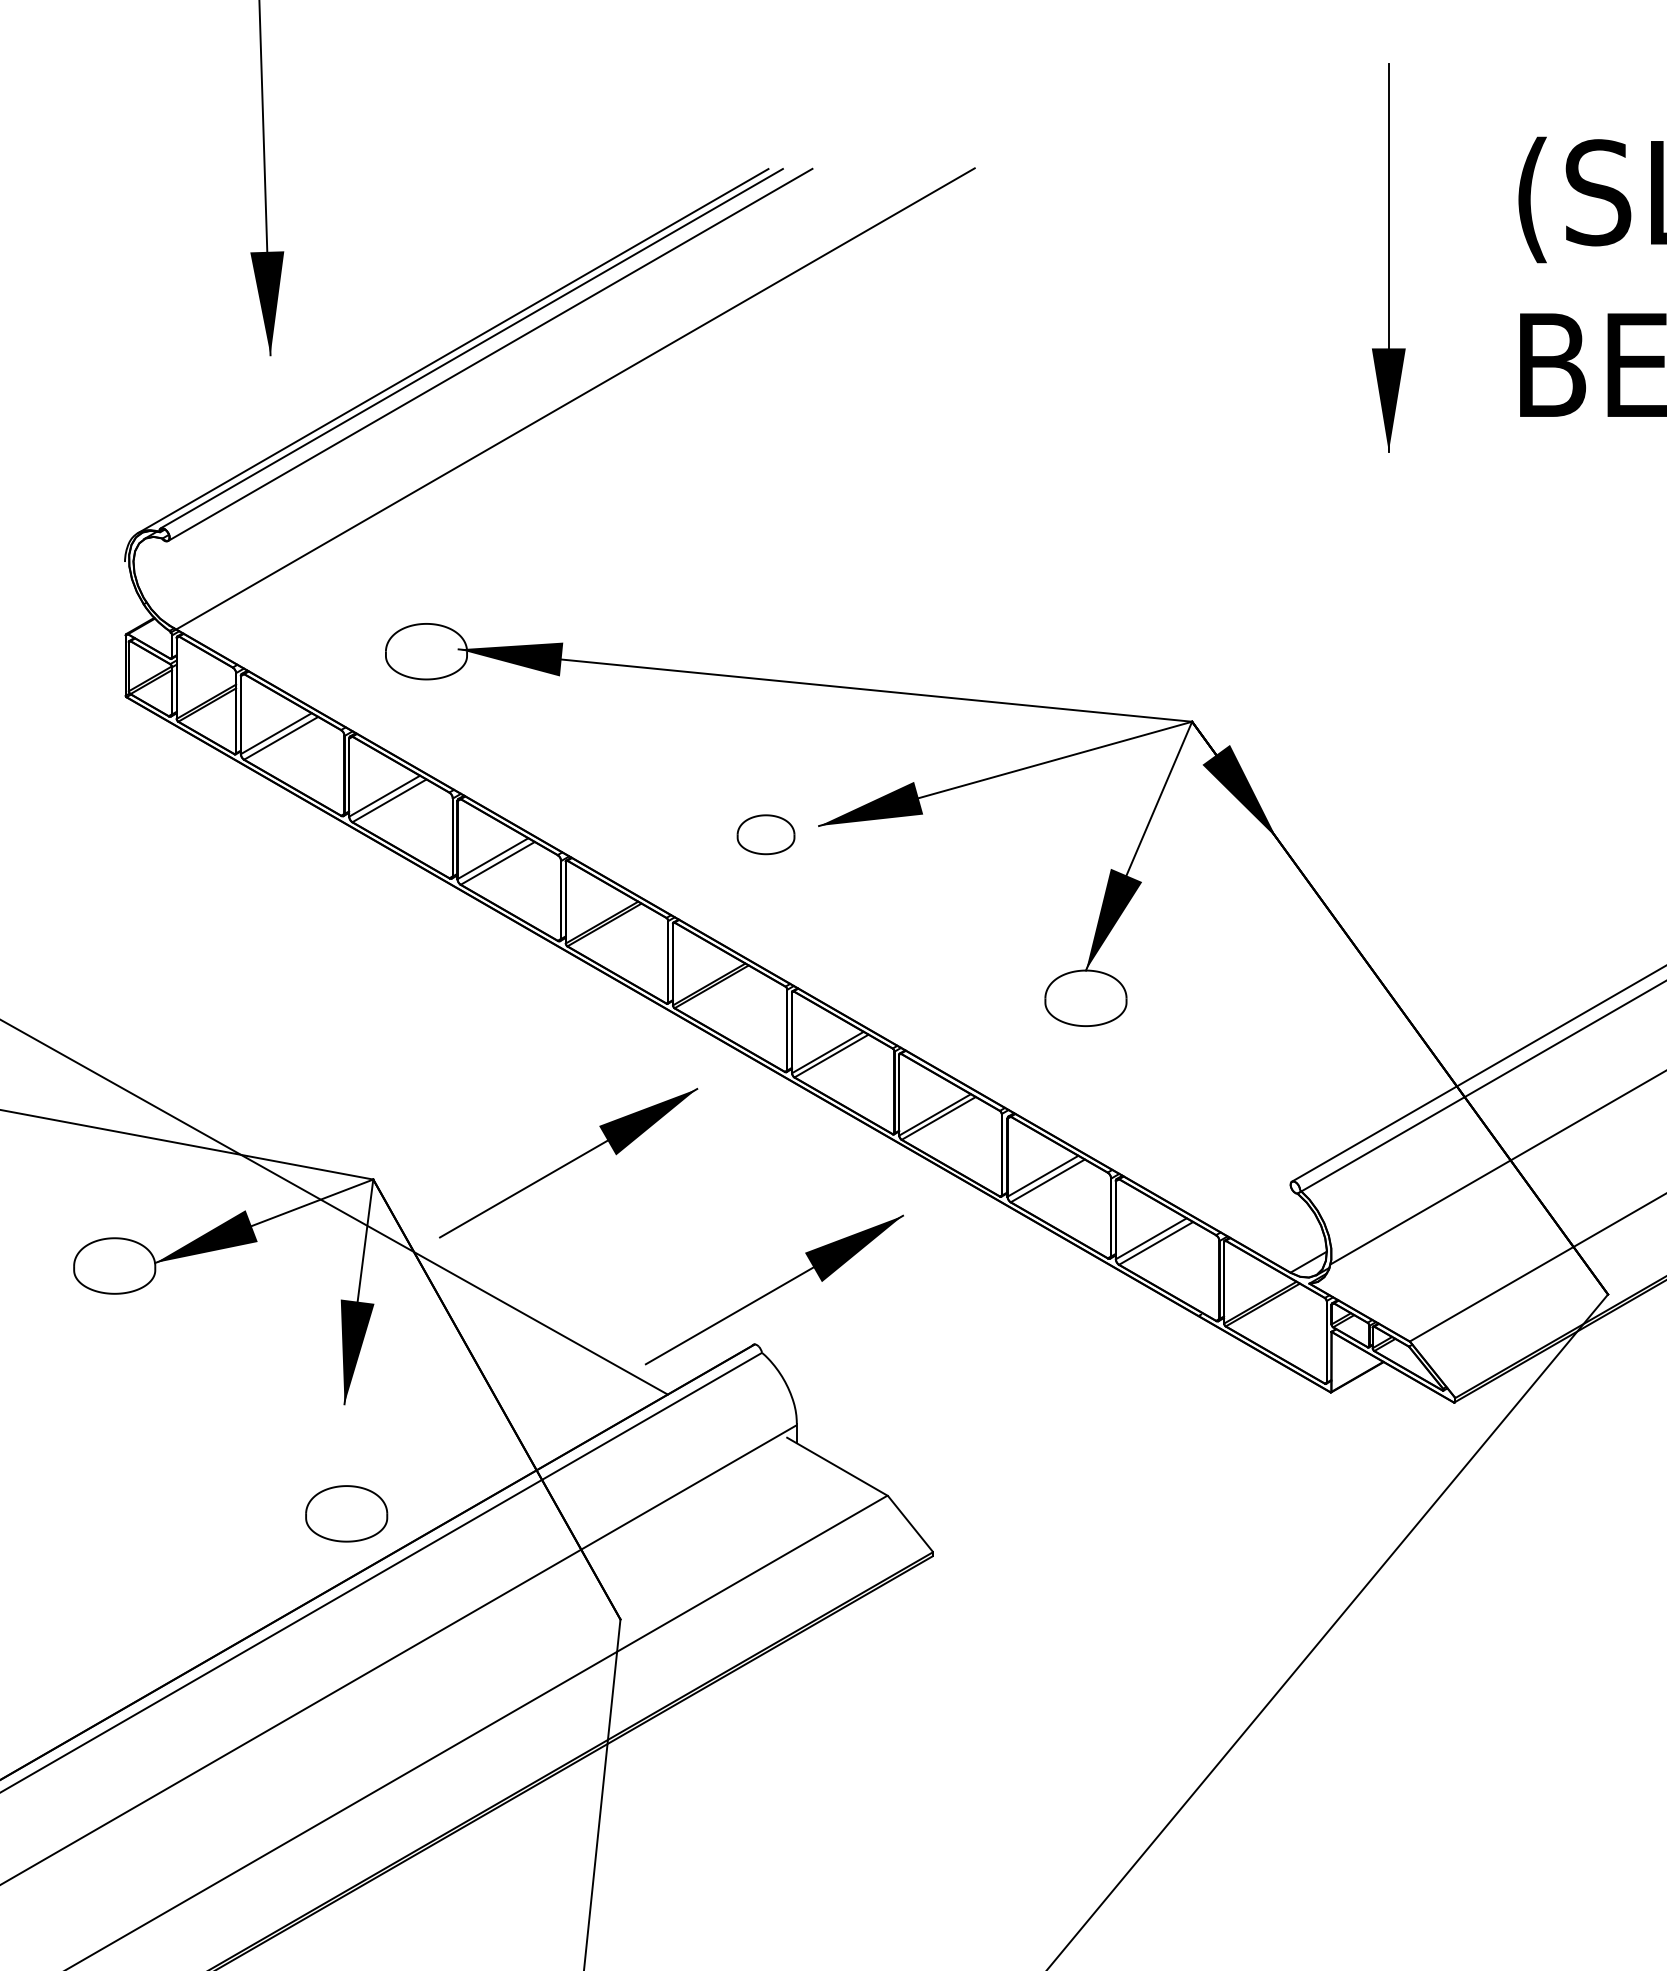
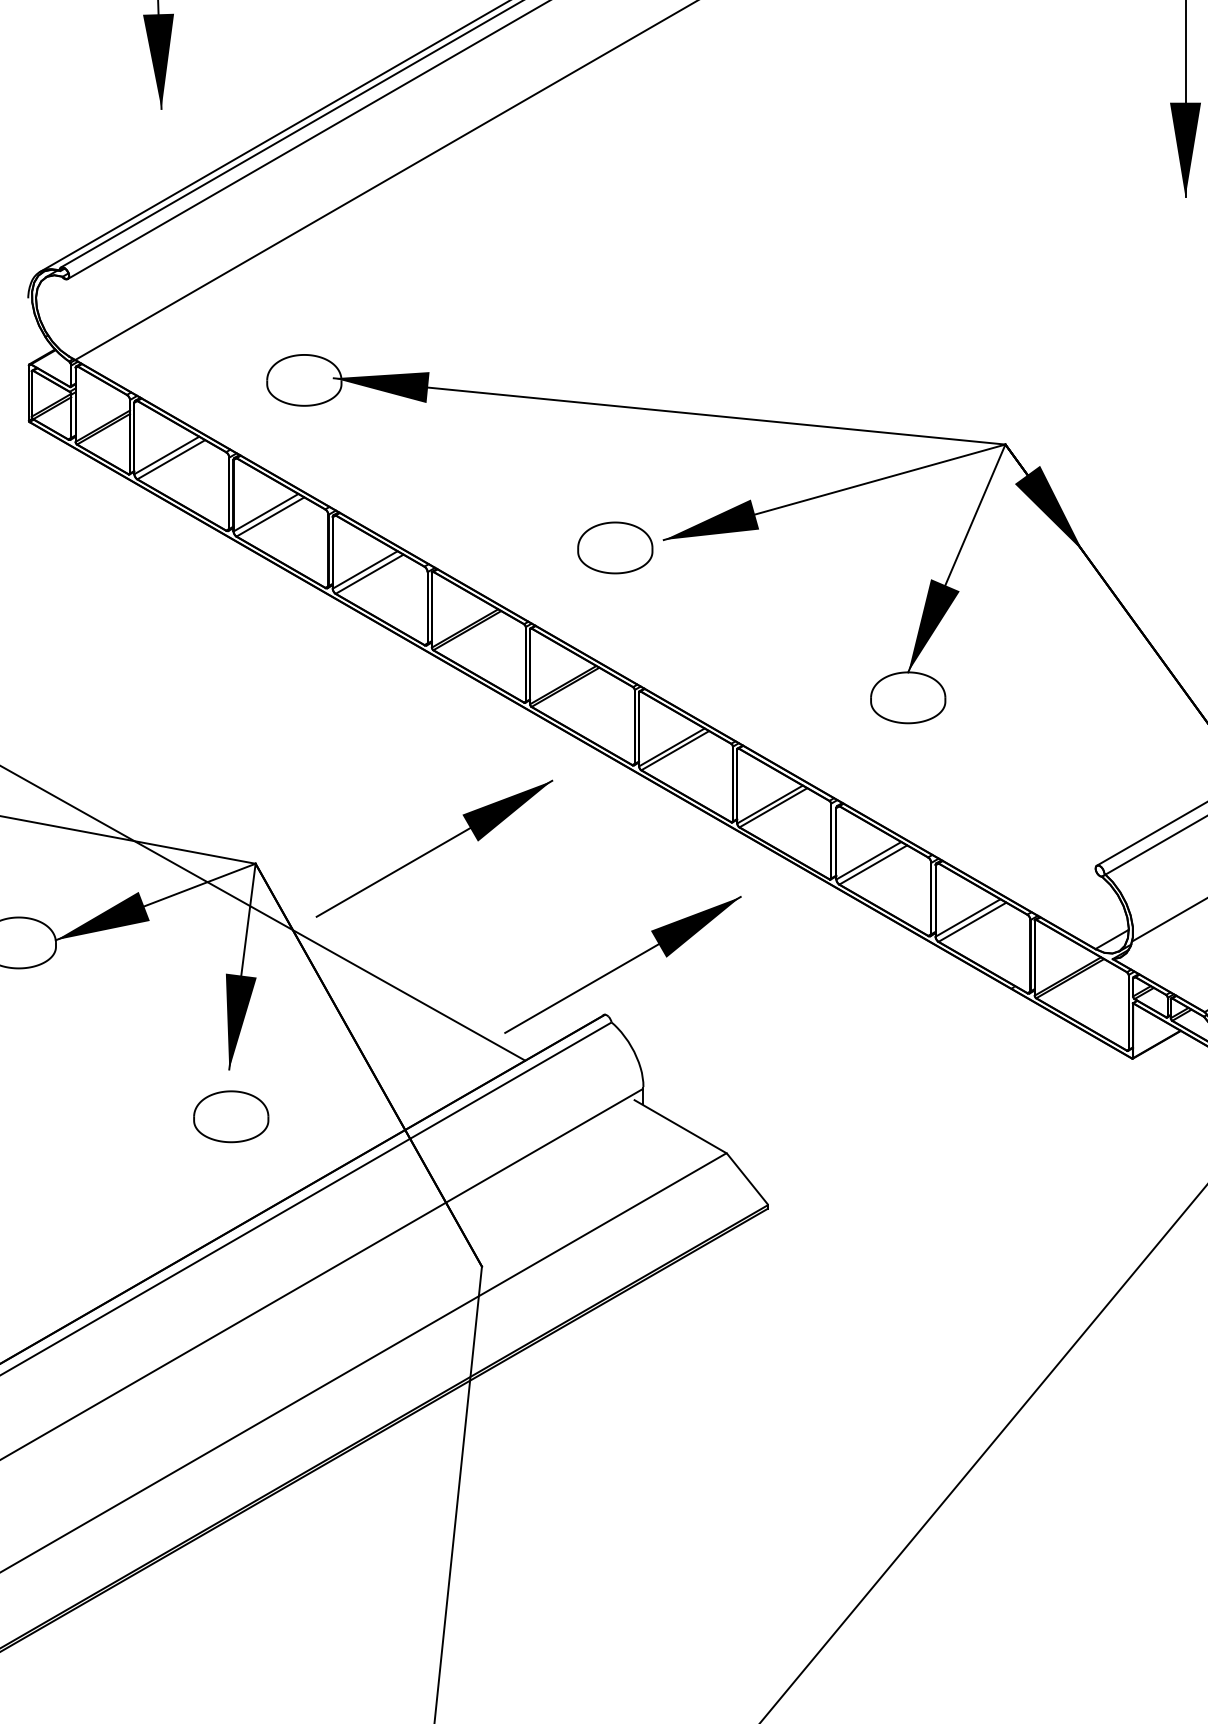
part: (765, 834) -> (614, 547), size x1.43
part: (346, 1513) -> (231, 1116), moved

